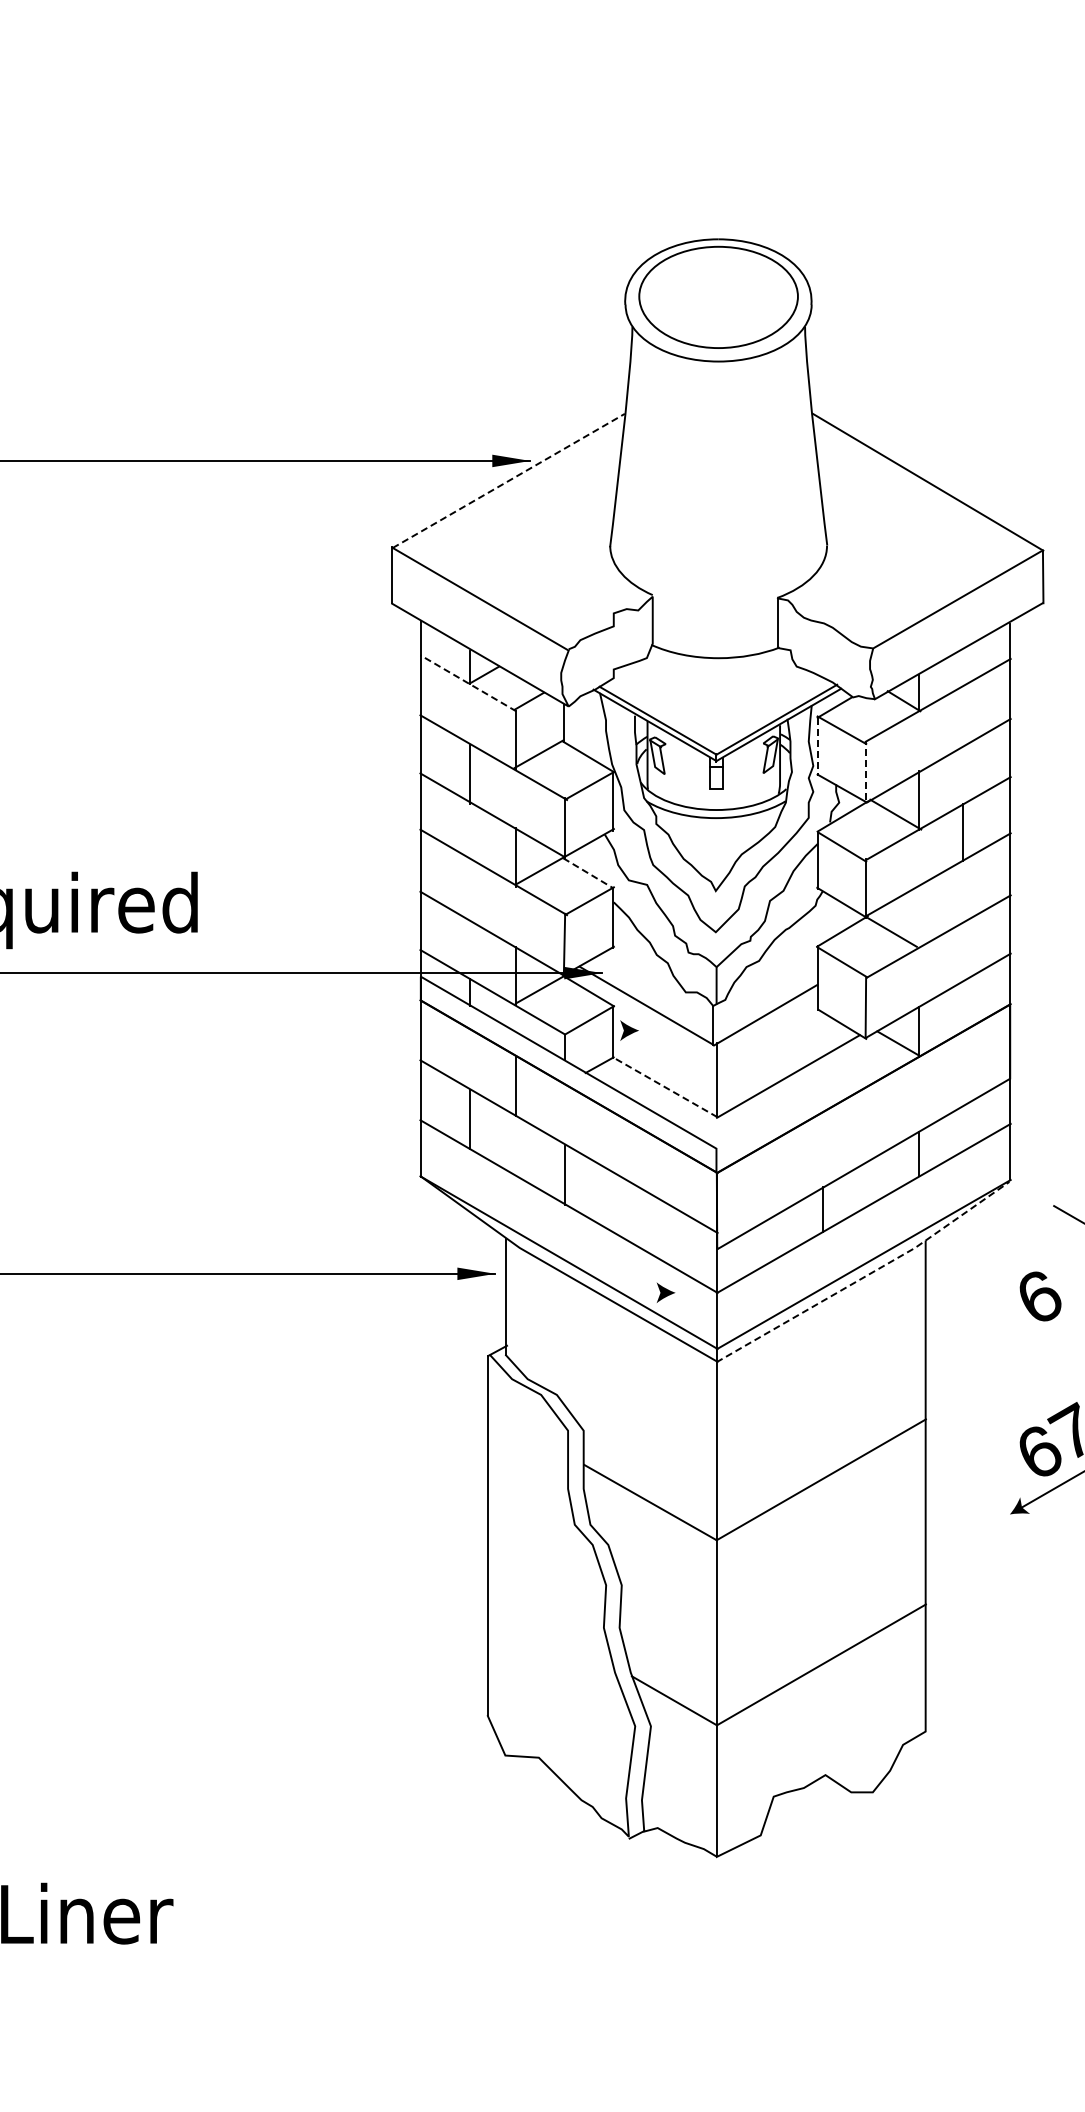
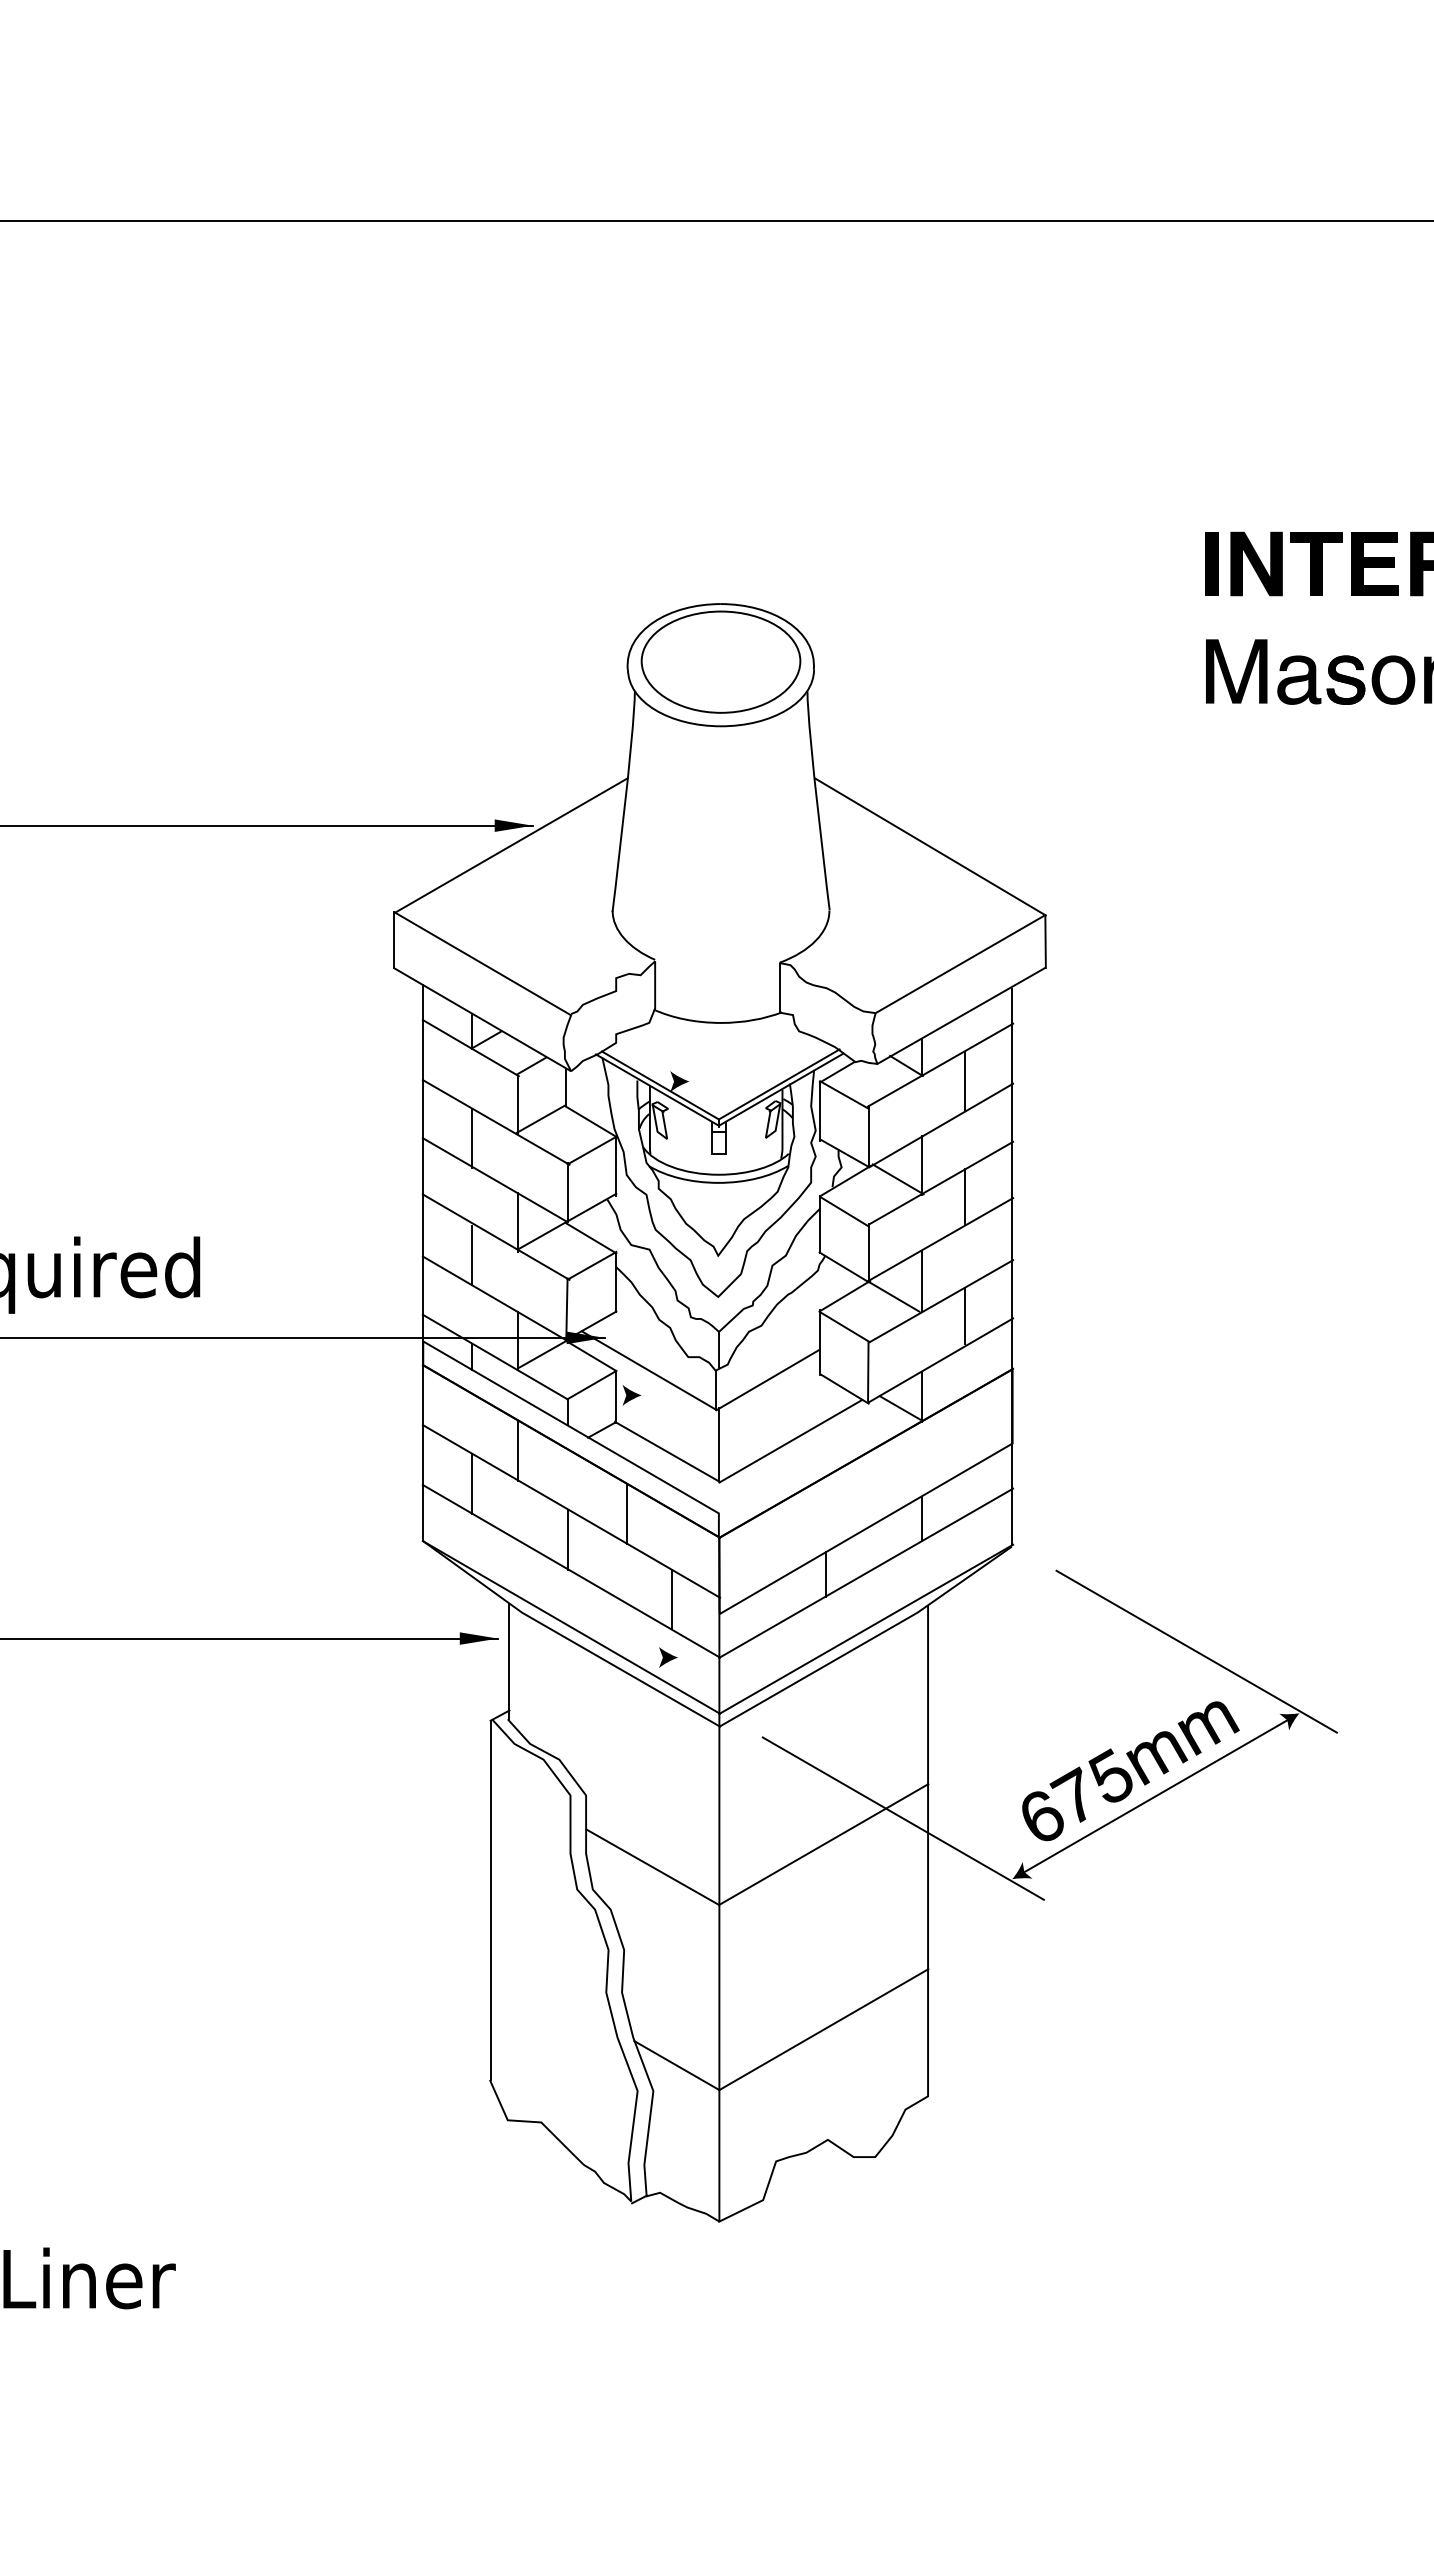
line: (509, 480) -> (511, 845), dashed -> solid
line: (468, 683) -> (470, 1048), dashed -> solid
line: (963, 715) -> (965, 1080), added
fill: (677, 716) -> (679, 1081), added
line: (818, 747) -> (820, 1112), dashed -> solid
line: (866, 770) -> (868, 1135), dashed -> solid
line: (588, 873) -> (590, 1238), dashed -> solid
line: (470, 889) -> (472, 1254), added
line: (919, 916) -> (921, 1281), added
line: (963, 950) -> (965, 1315), added
line: (665, 1086) -> (667, 1451), dashed -> solid
line: (625, 1149) -> (627, 1514), added
line: (669, 1234) -> (671, 1599), added
line: (867, 1275) -> (869, 1640), dashed -> solid
part: (1040, 1296) -> (1042, 1661), removed
line: (900, 1453) -> (902, 1818), added

